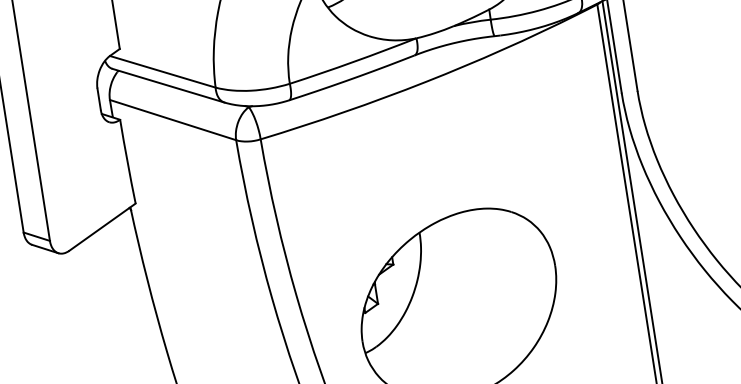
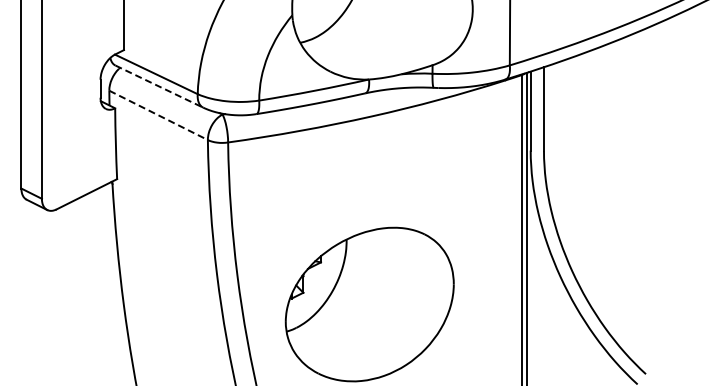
line: (168, 85) -> (159, 86), solid -> dashed
line: (174, 120) -> (159, 115), solid -> dashed

